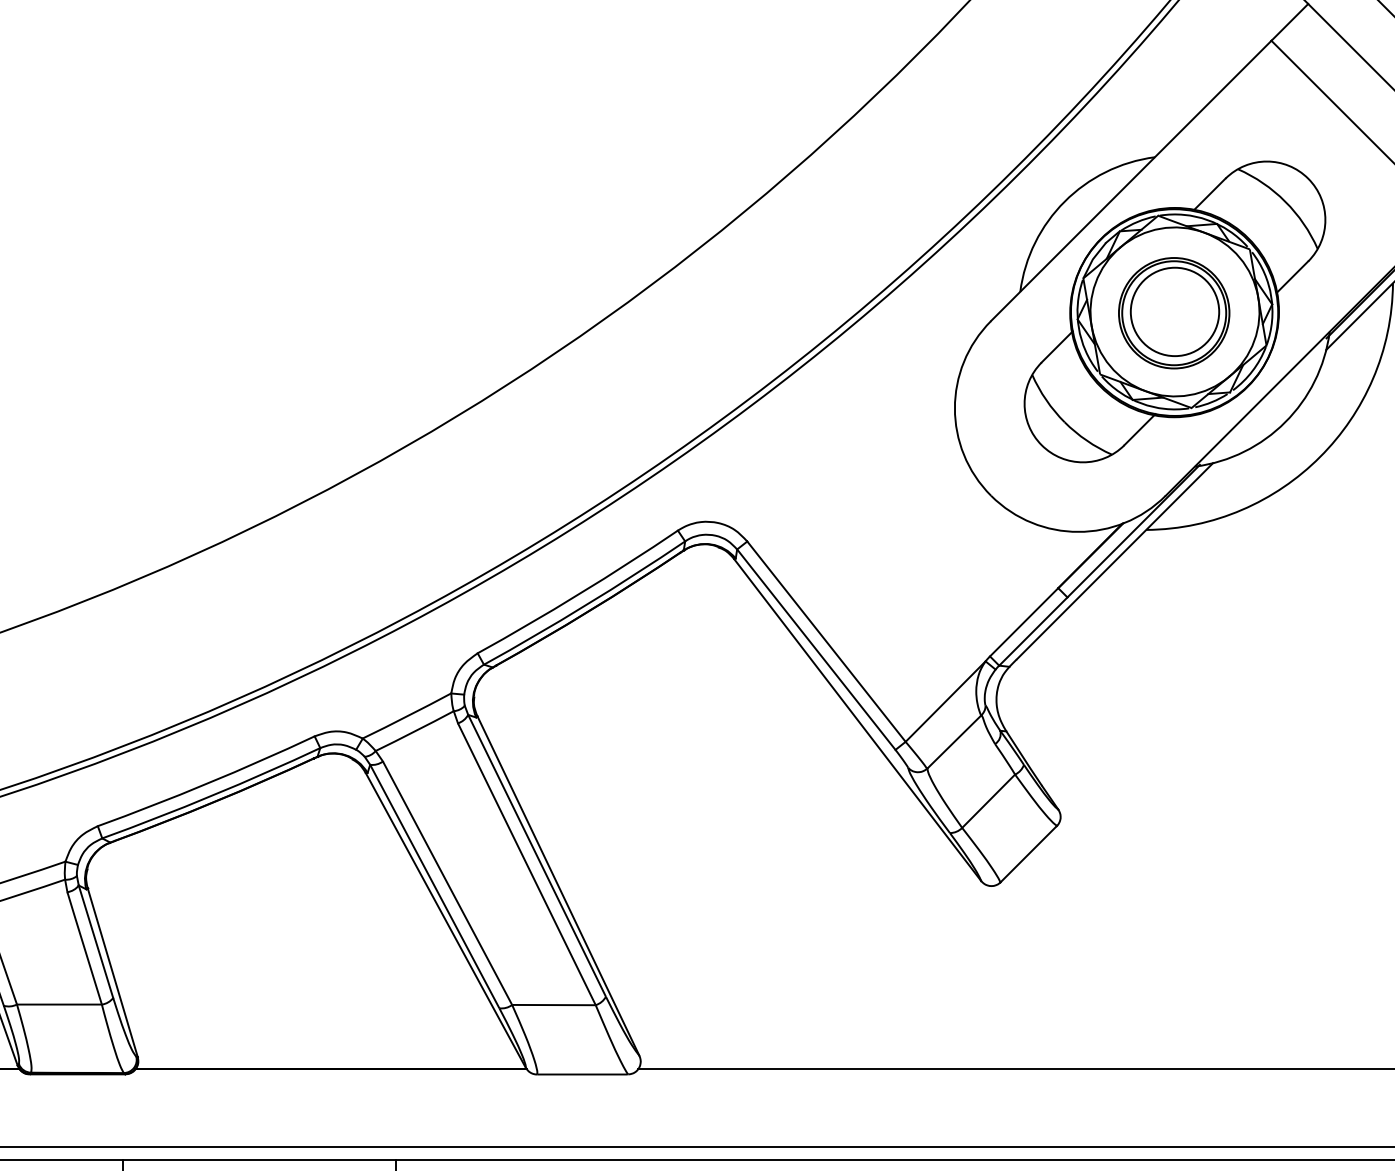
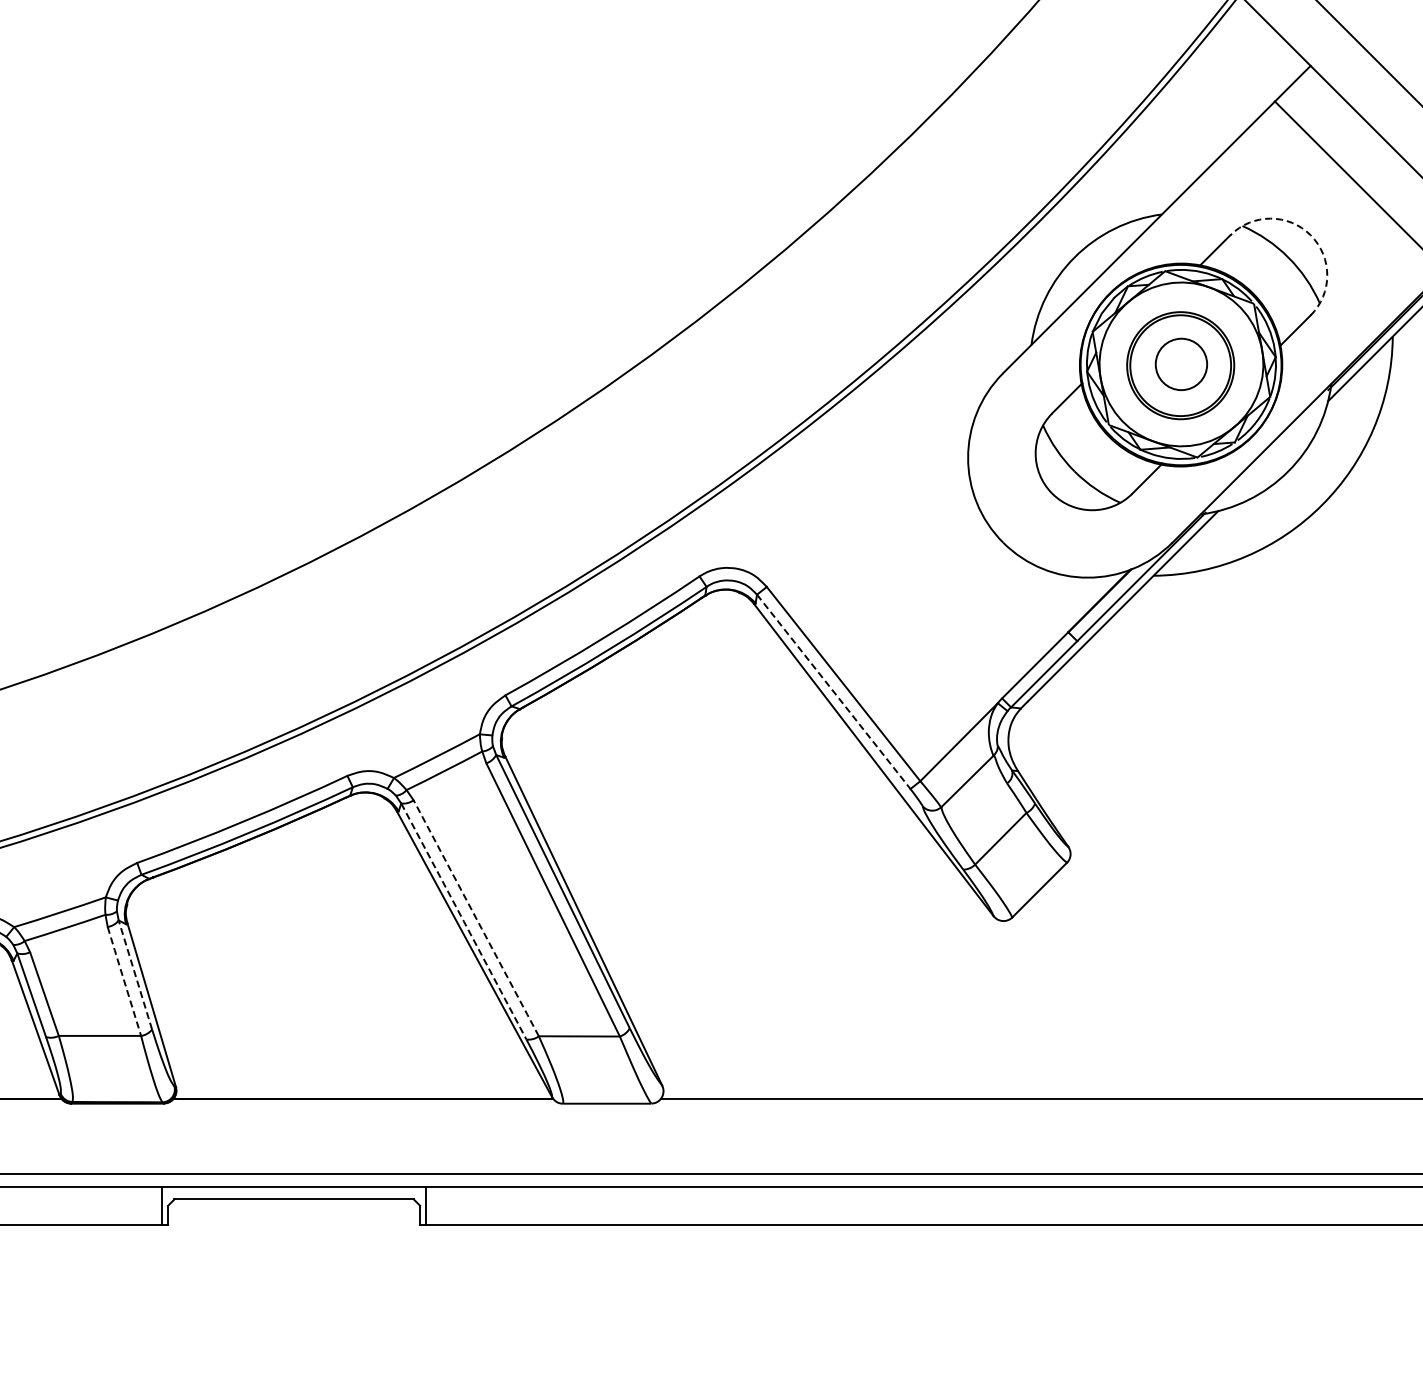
arc: (1308, 178) -> (1310, 235), solid -> dashed
circle: (1175, 312) -> (1181, 364), size x0.6
line: (816, 649) -> (833, 691), solid -> dashed
line: (447, 884) -> (476, 919), solid -> dashed
line: (434, 886) -> (463, 921), solid -> dashed
line: (96, 941) -> (135, 974), solid -> dashed
line: (84, 947) -> (124, 980), solid -> dashed

